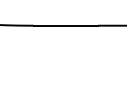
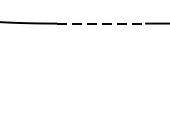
line: (66, 25) -> (102, 23), solid -> dashed

